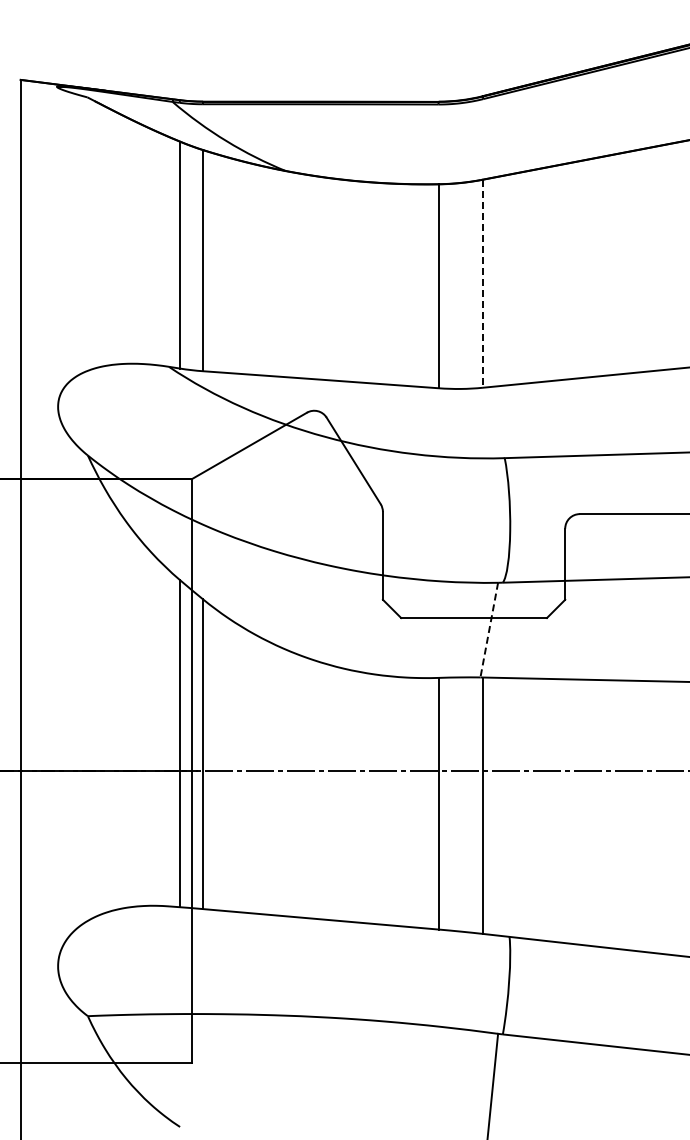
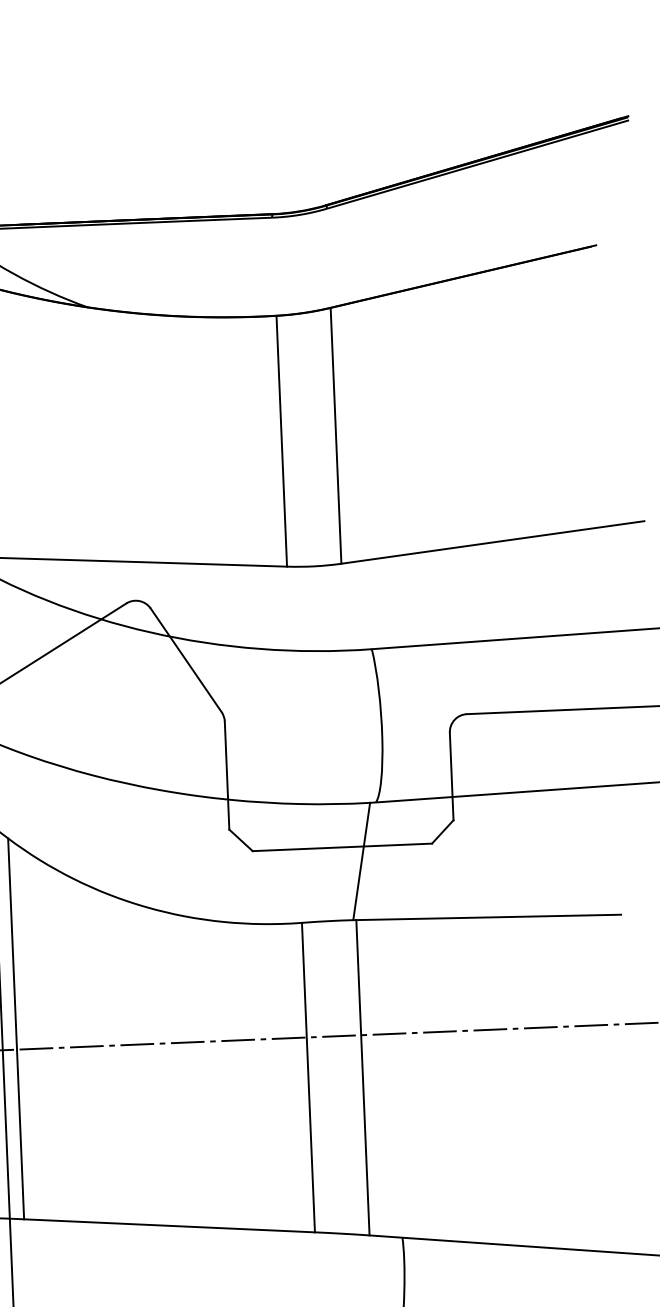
line: (482, 283) -> (335, 435), dashed -> solid
line: (489, 630) -> (361, 861), dashed -> solid

